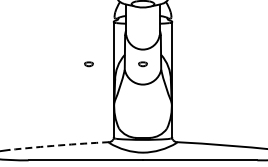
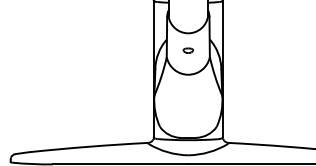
part: (88, 64) -> (123, 50), removed
arc: (59, 145) -> (89, 146), dashed -> solid

